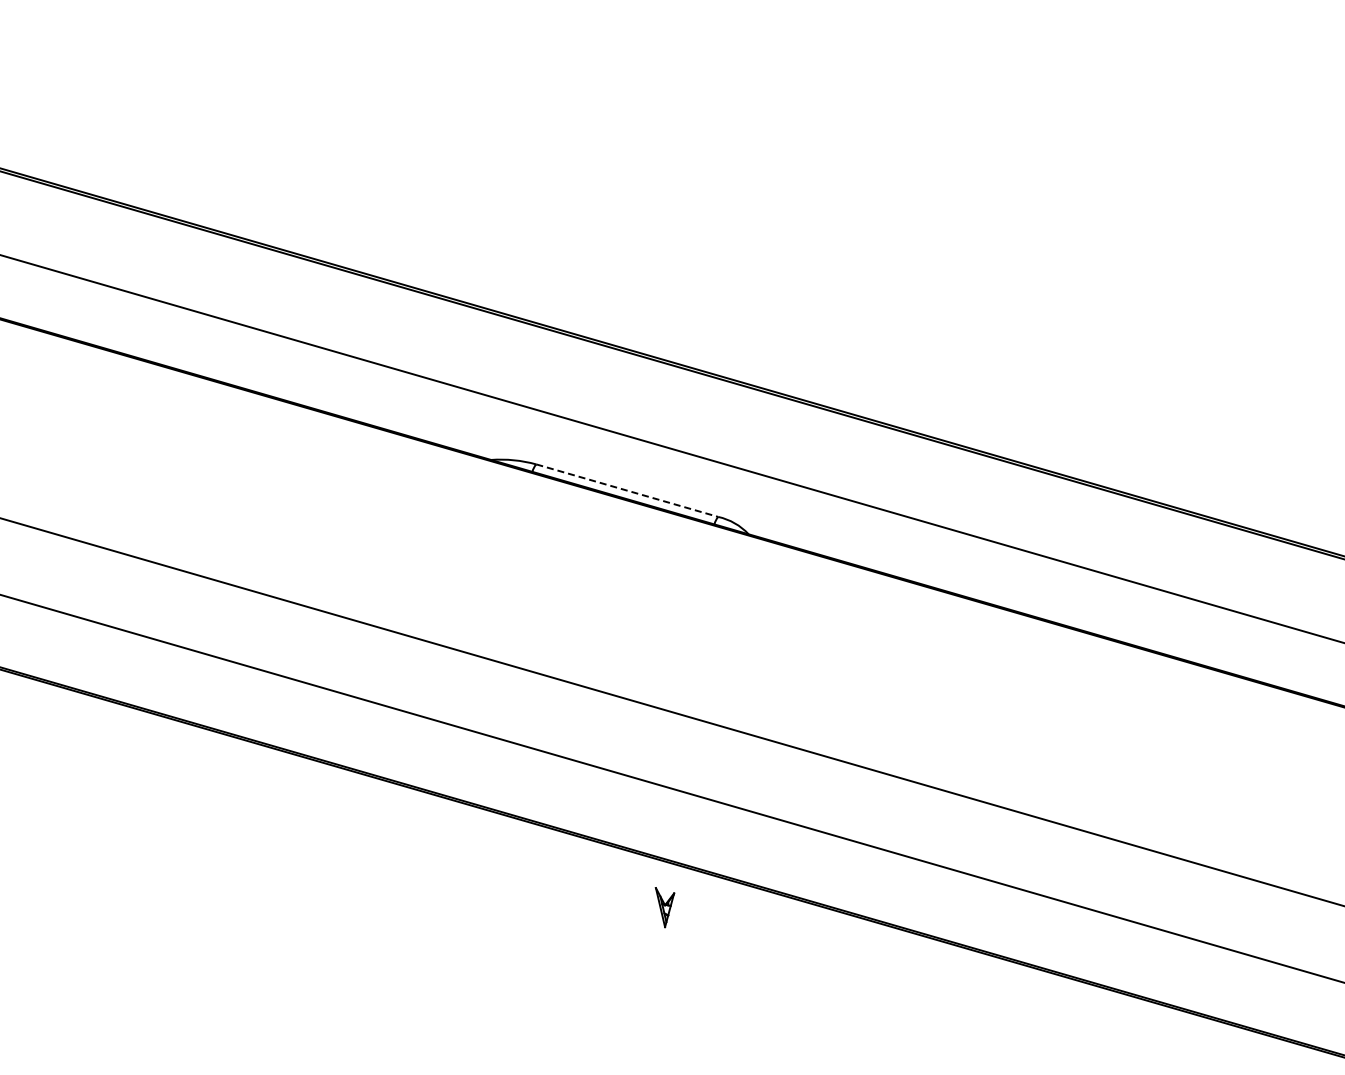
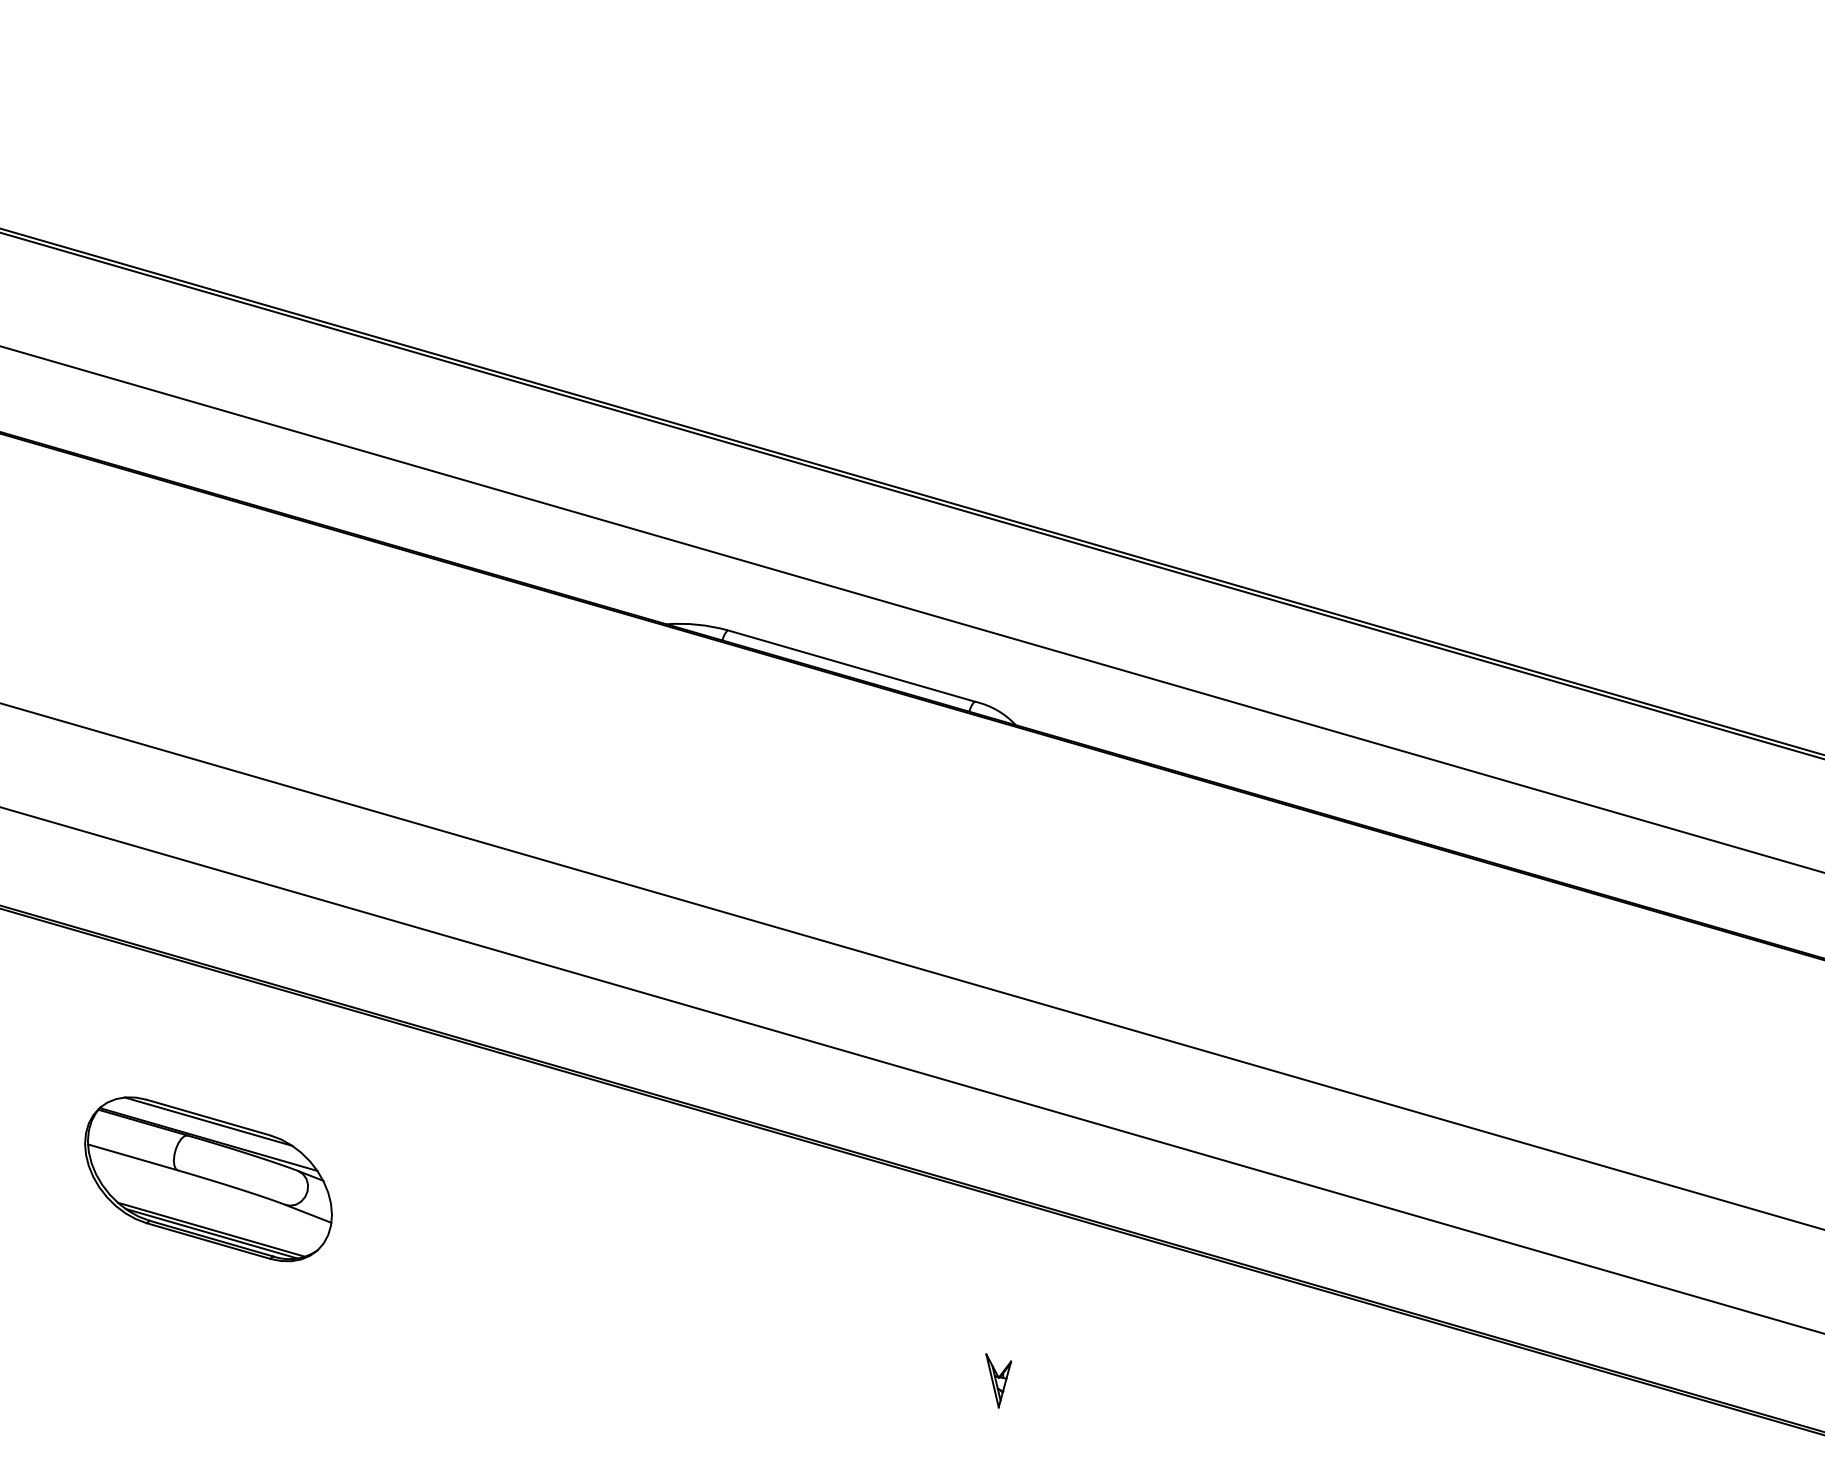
line: (627, 490) -> (851, 665), dashed -> solid
part: (153, 868) -> (208, 1178), added
part: (664, 907) -> (997, 1380), moved

